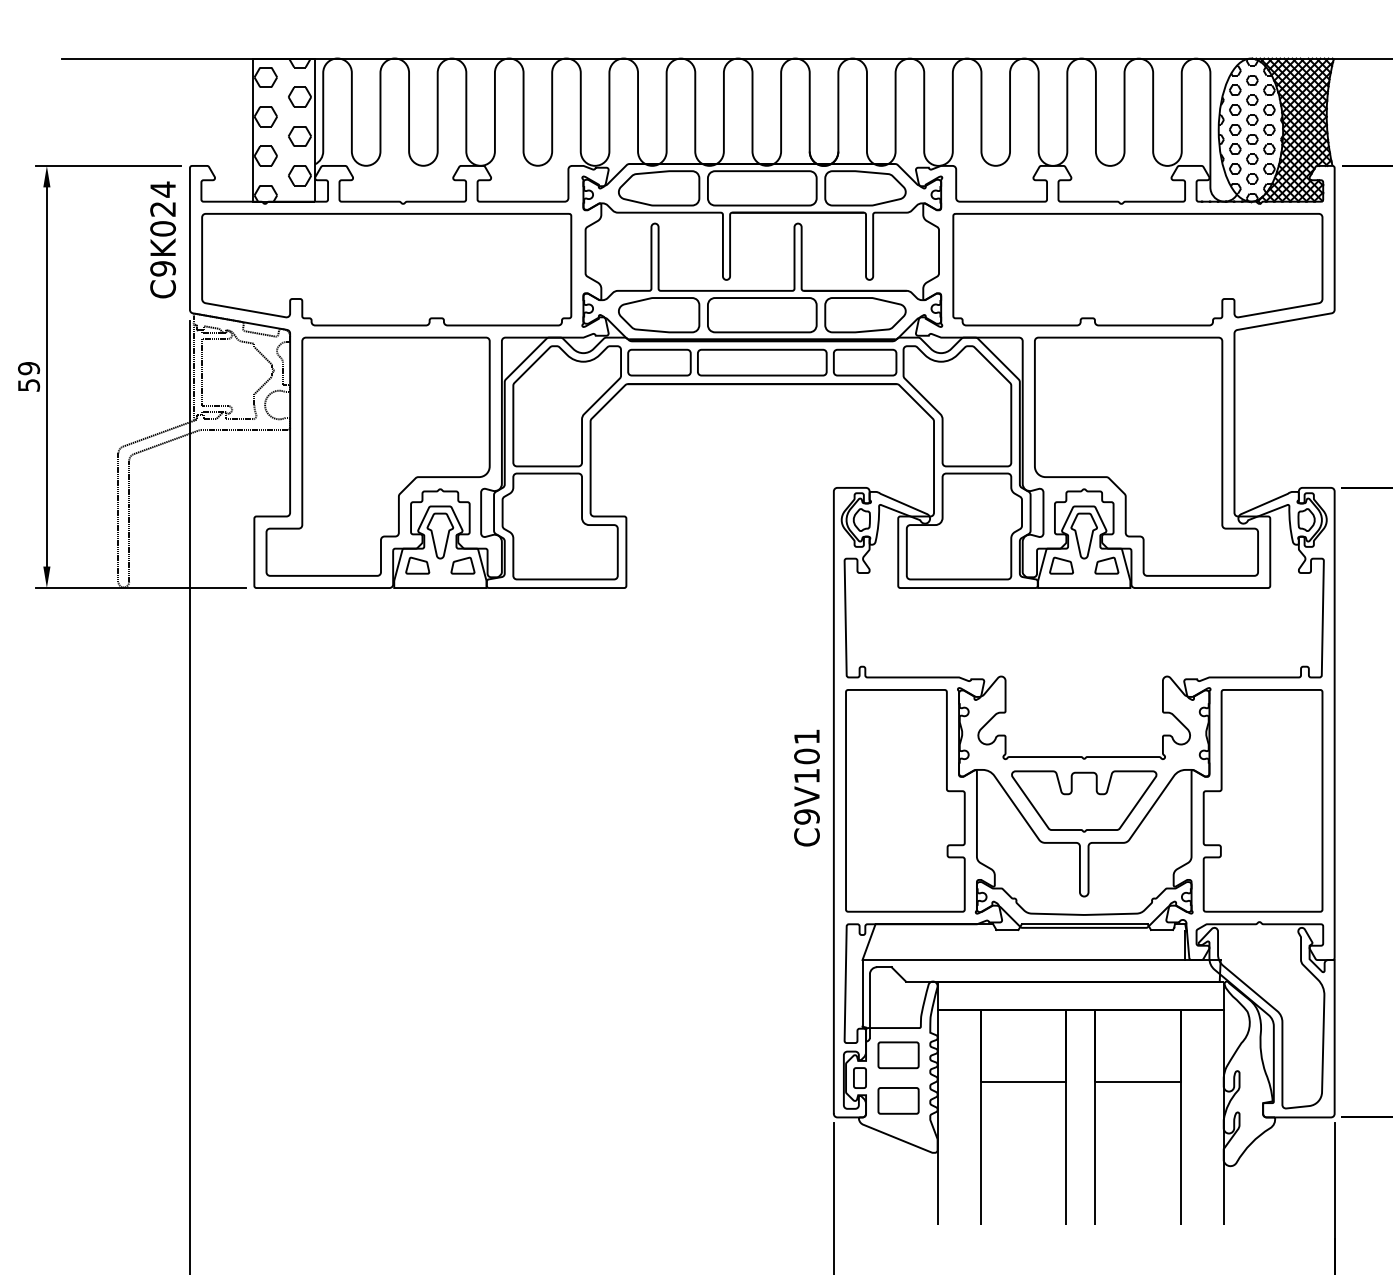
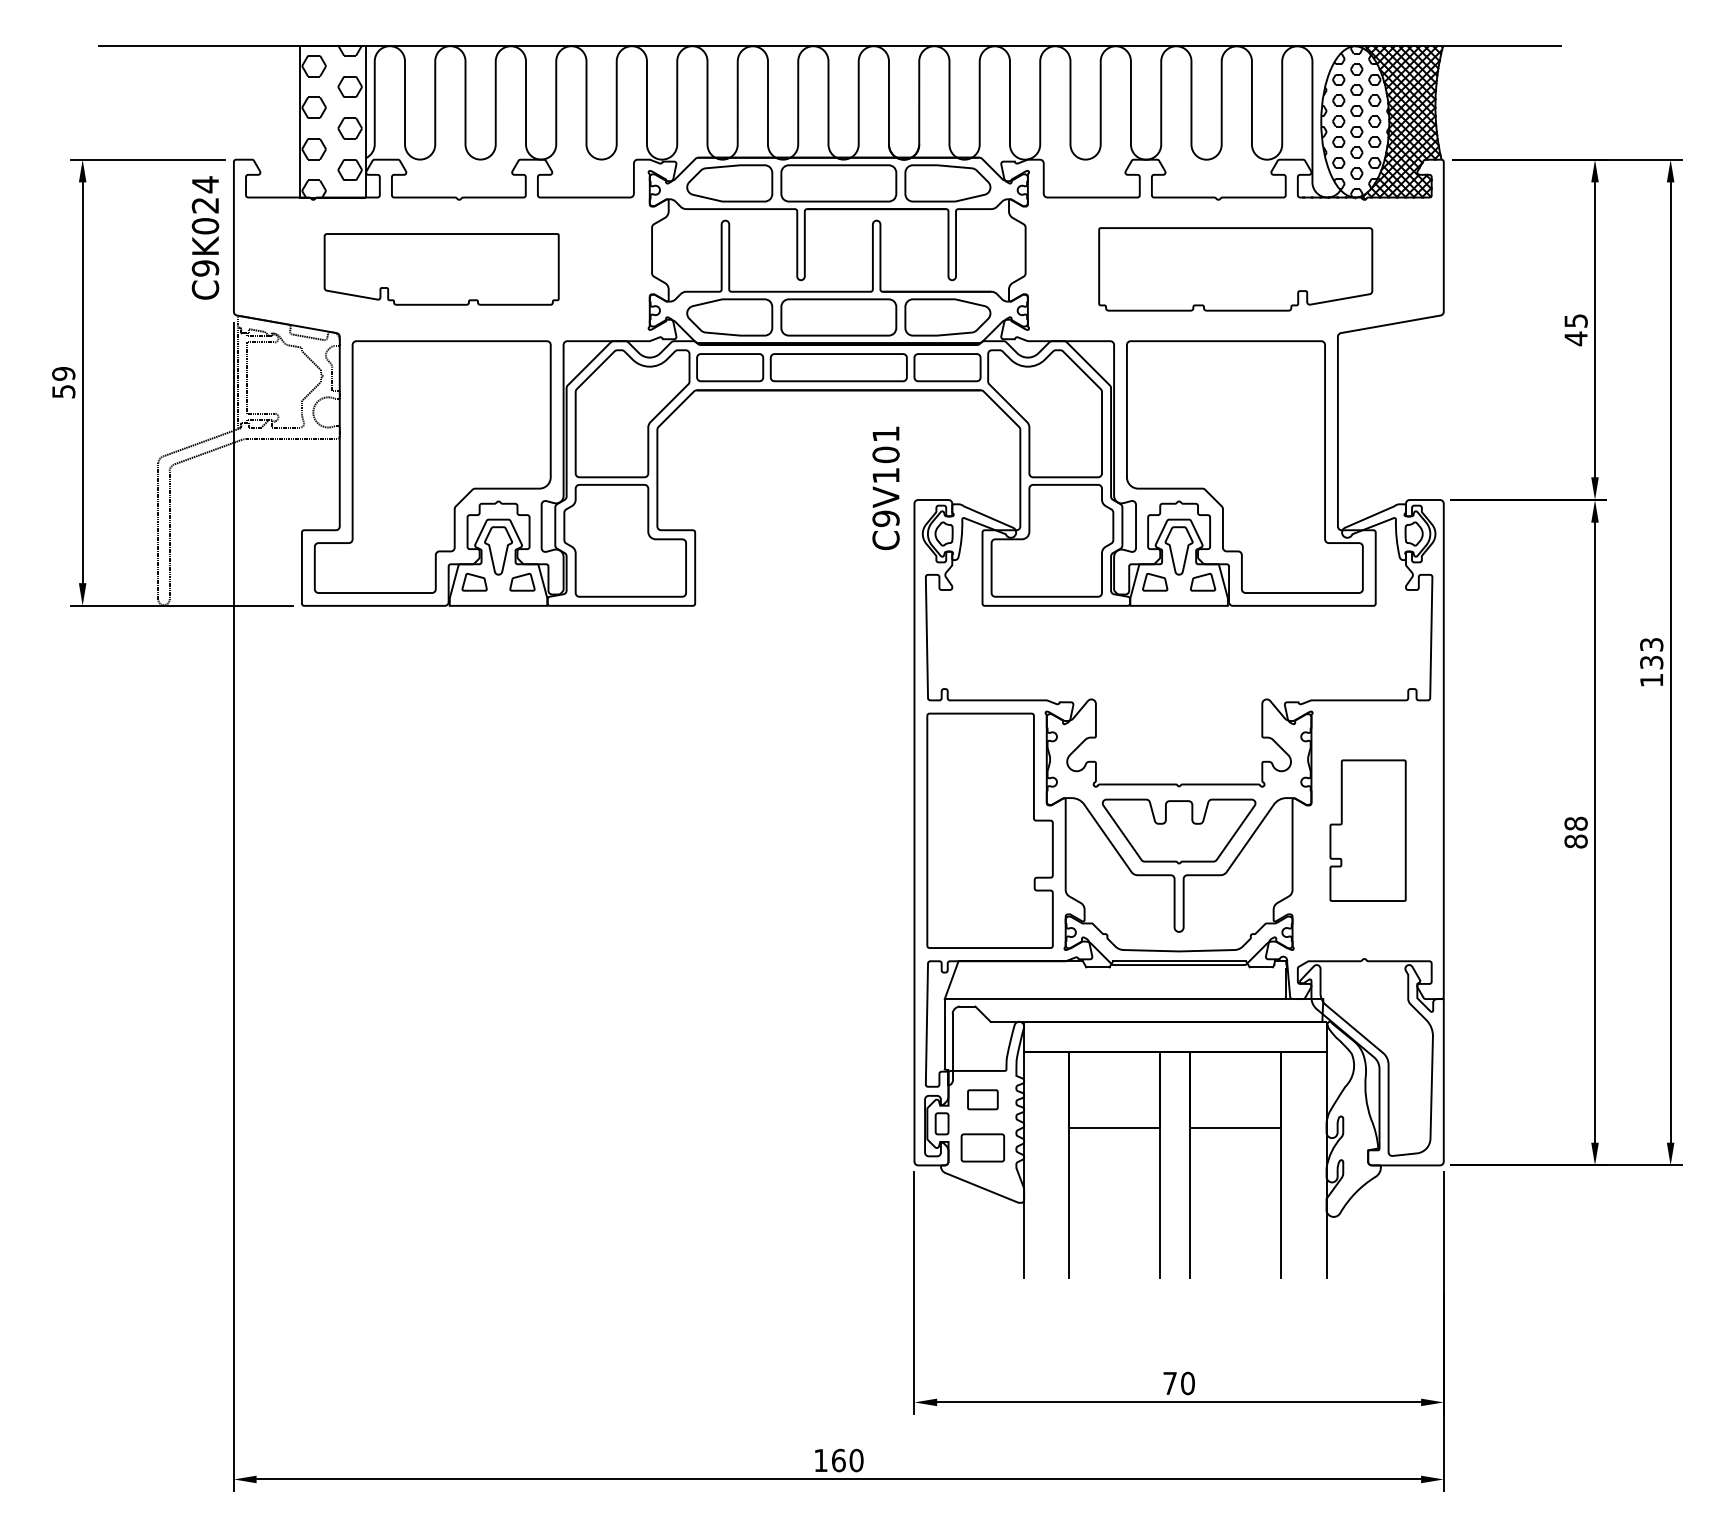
part: (386, 269) -> (441, 269), size x0.6
part: (1137, 269) -> (1235, 269), size x0.7
text: (806, 788) -> (885, 488), moved
part: (1262, 800) -> (1367, 830), size x0.6
part: (898, 1055) -> (982, 1099), size x0.7

